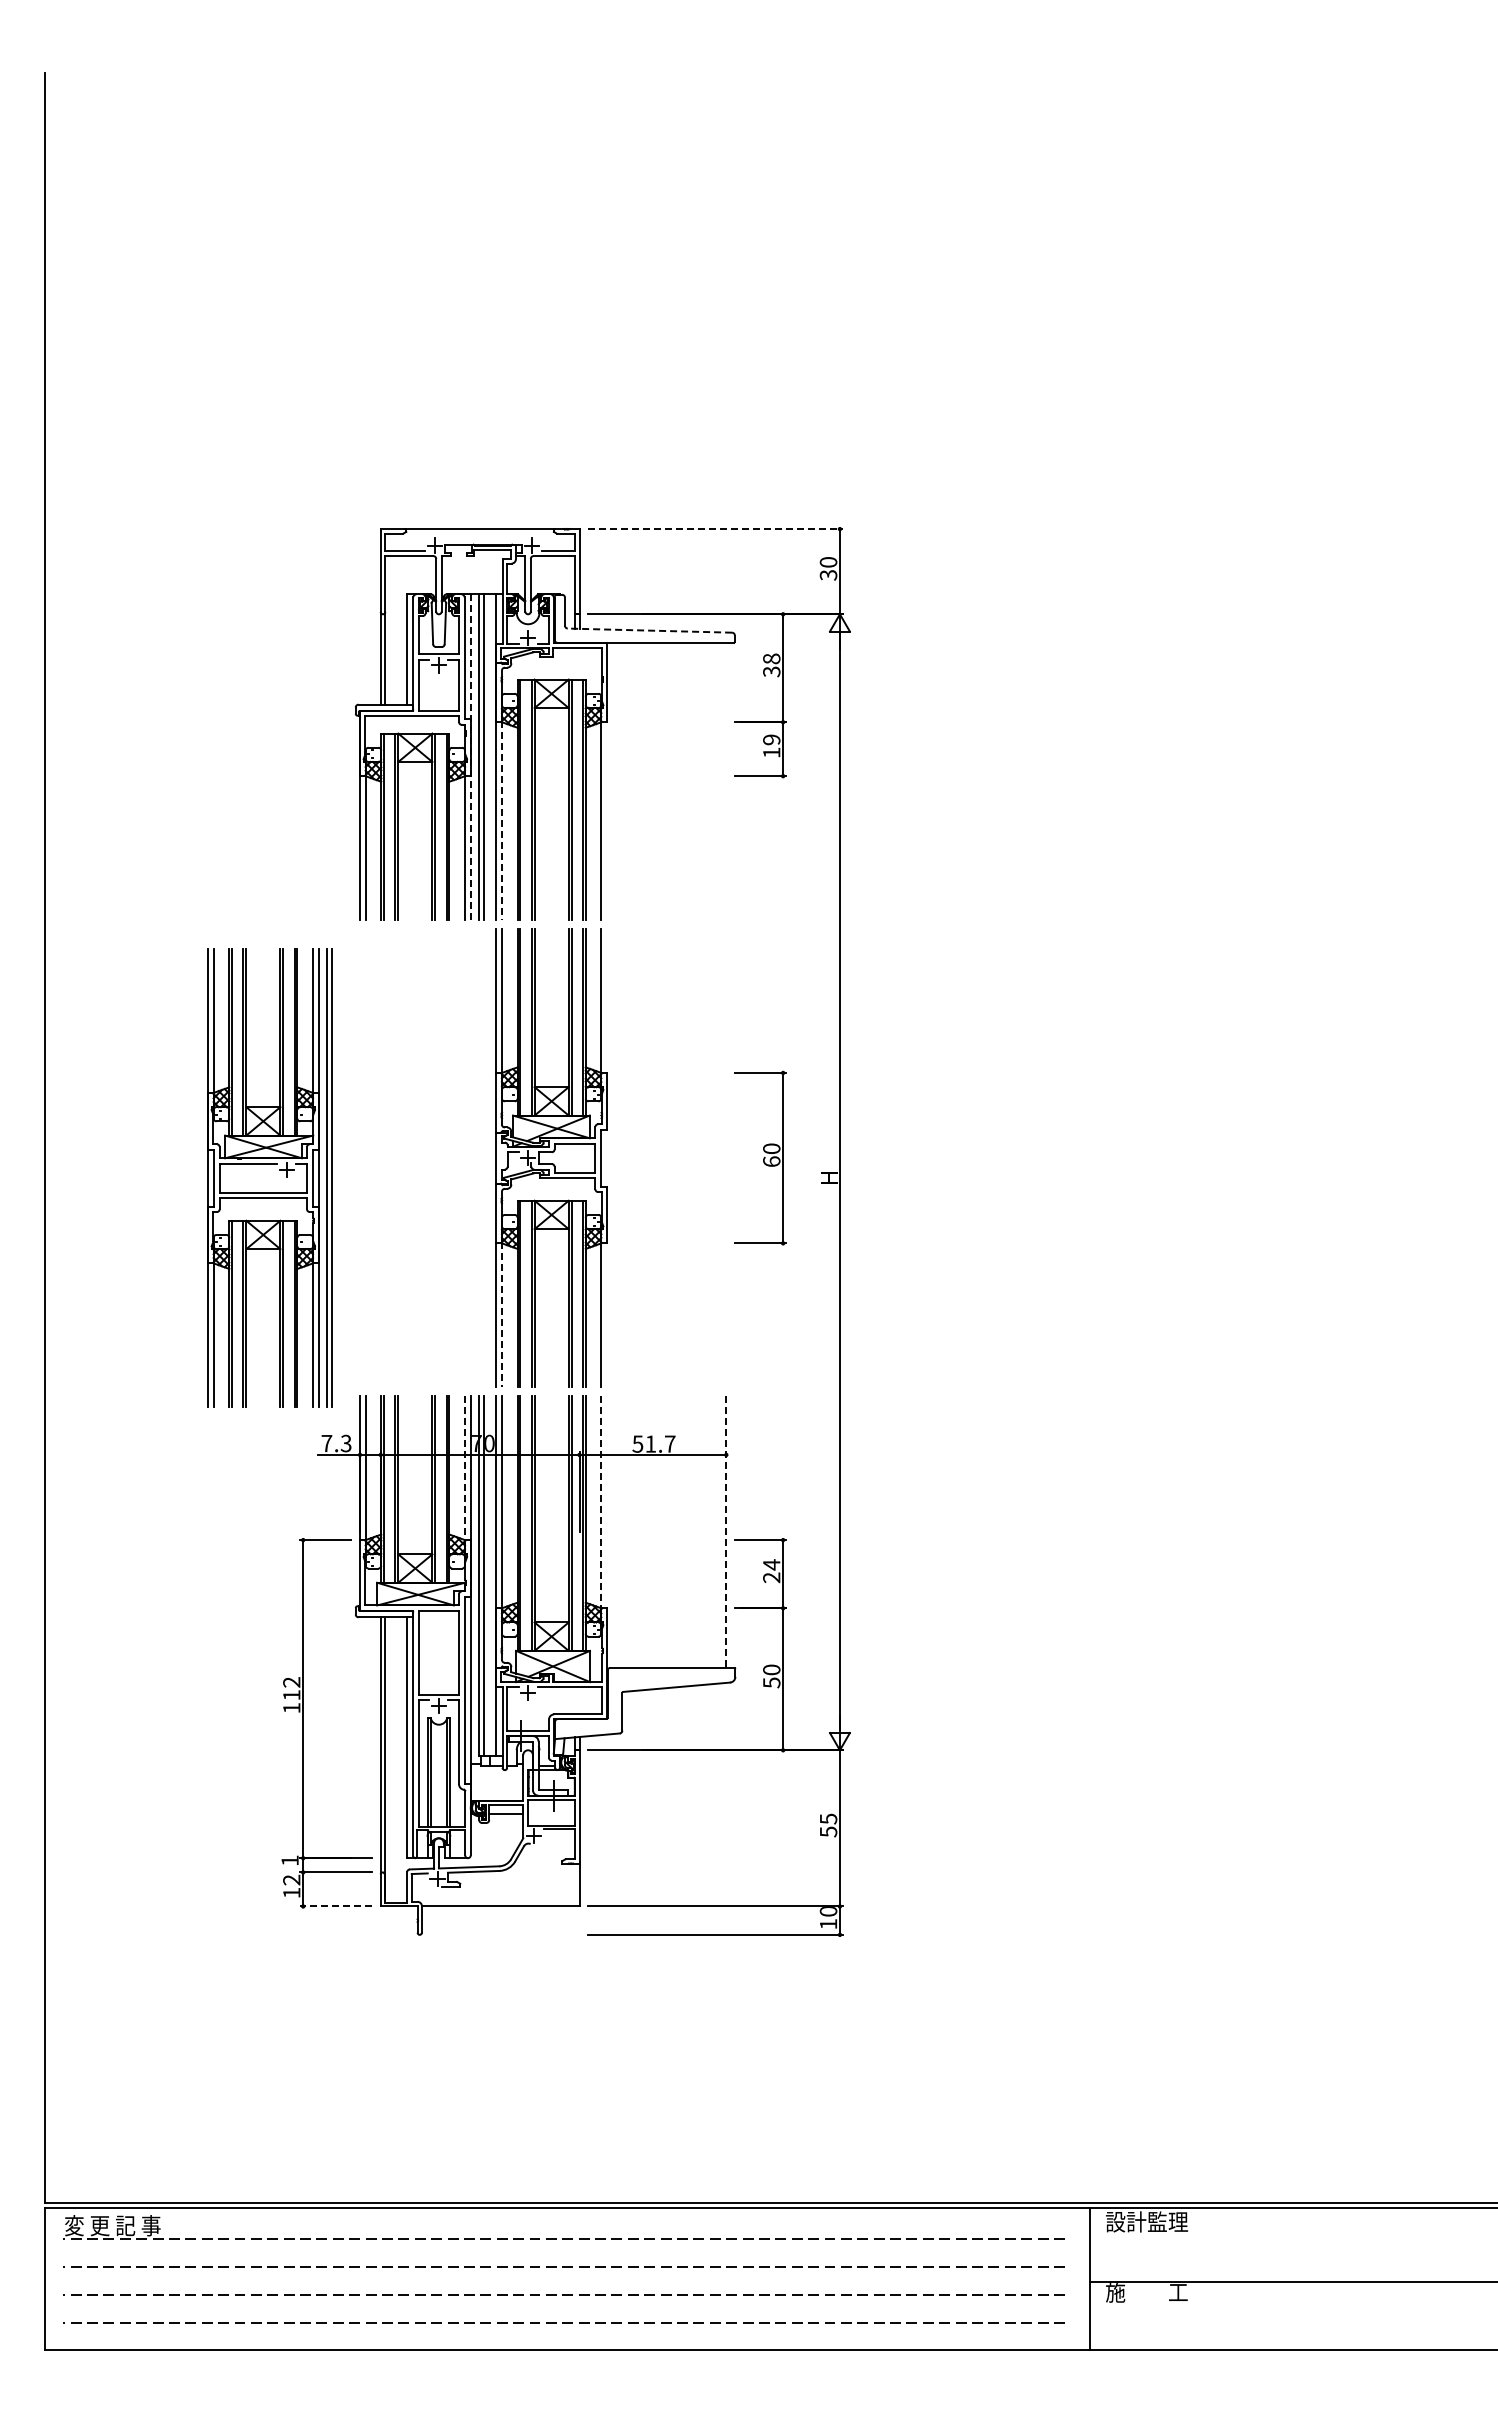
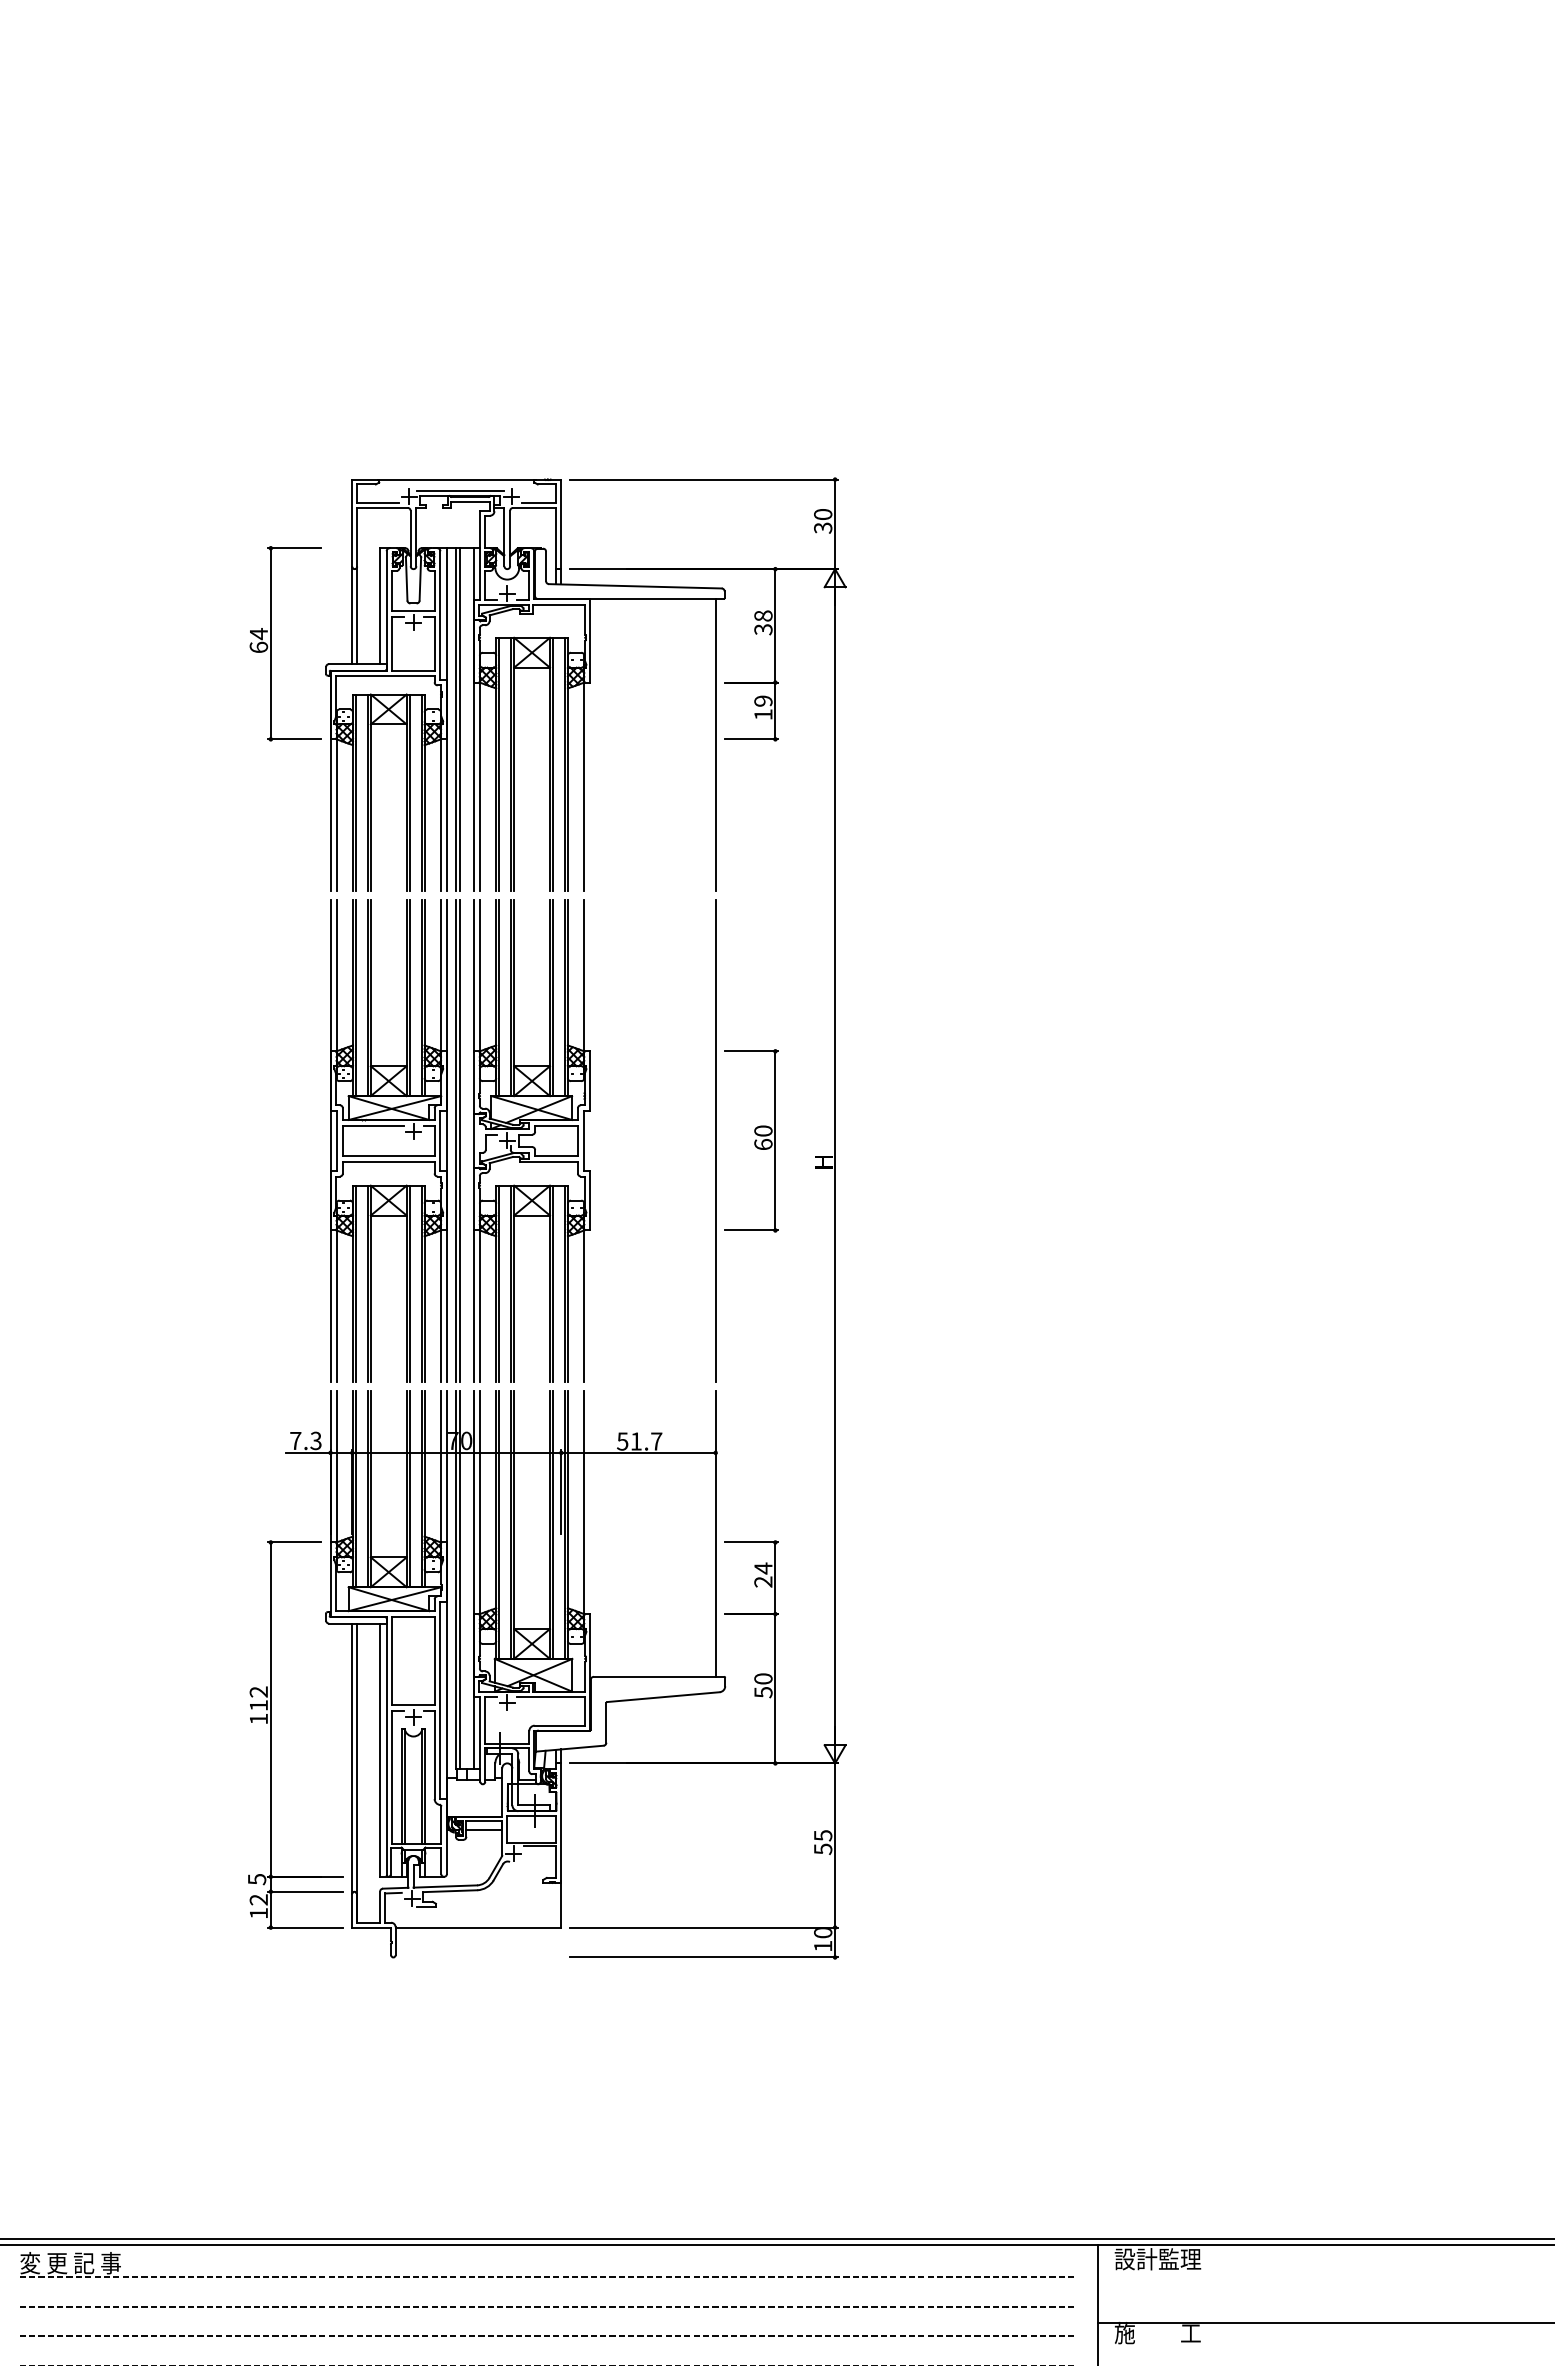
line: (715, 529) -> (704, 479), dashed -> solid
line: (483, 540) -> (460, 491), added
line: (649, 630) -> (634, 586), dashed -> solid
part: (303, 685) -> (271, 643), added
line: (470, 757) -> (446, 719), dashed -> solid
line: (726, 781) -> (715, 744), added
line: (501, 820) -> (479, 785), dashed -> solid
line: (725, 1157) -> (714, 1140), added
part: (269, 1177) -> (395, 1140), moved
line: (501, 1314) -> (479, 1305), dashed -> solid
line: (465, 1468) -> (441, 1467), dashed -> solid
line: (601, 1502) -> (584, 1502), dashed -> solid
line: (726, 1531) -> (715, 1533), dashed -> solid
text: (289, 1860) -> (256, 1879), 1 -> 5
line: (336, 1906) -> (305, 1927), dashed -> solid

